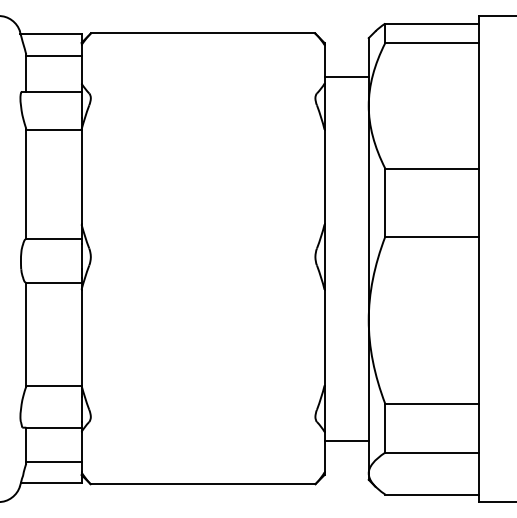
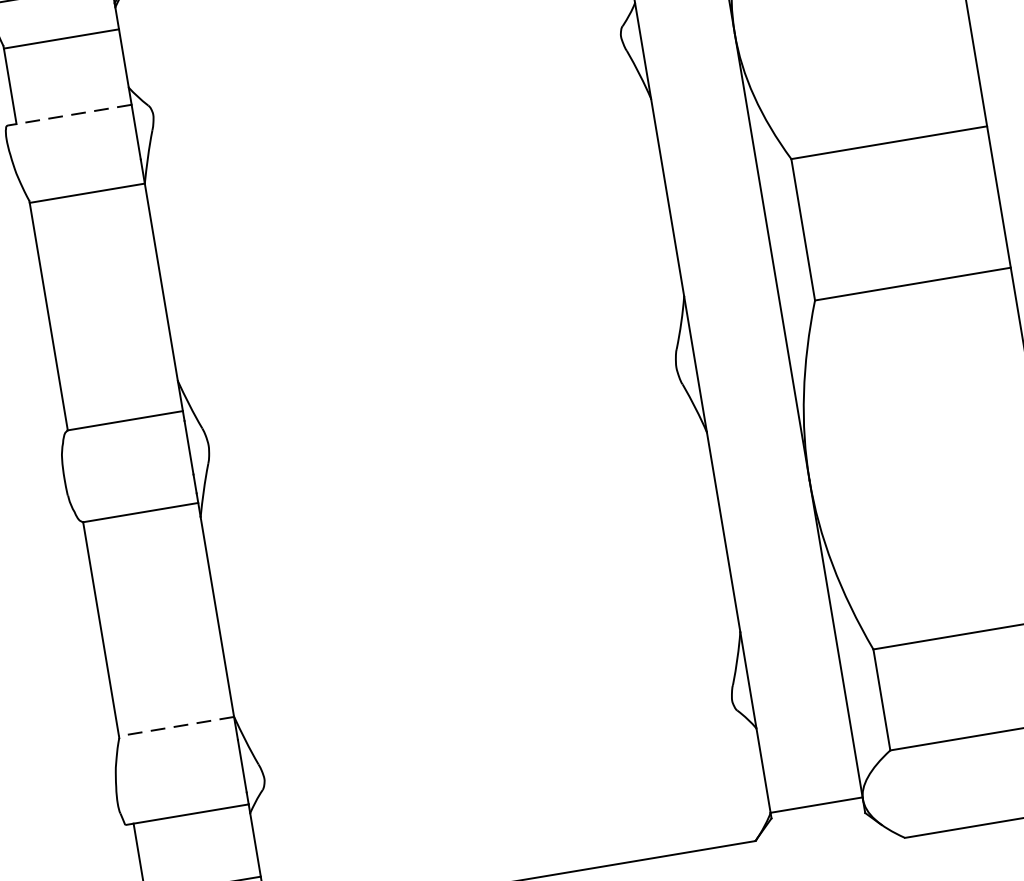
line: (51, 91) -> (68, 114), solid -> dashed
line: (53, 385) -> (175, 726), solid -> dashed
line: (346, 441) -> (816, 805), moved

